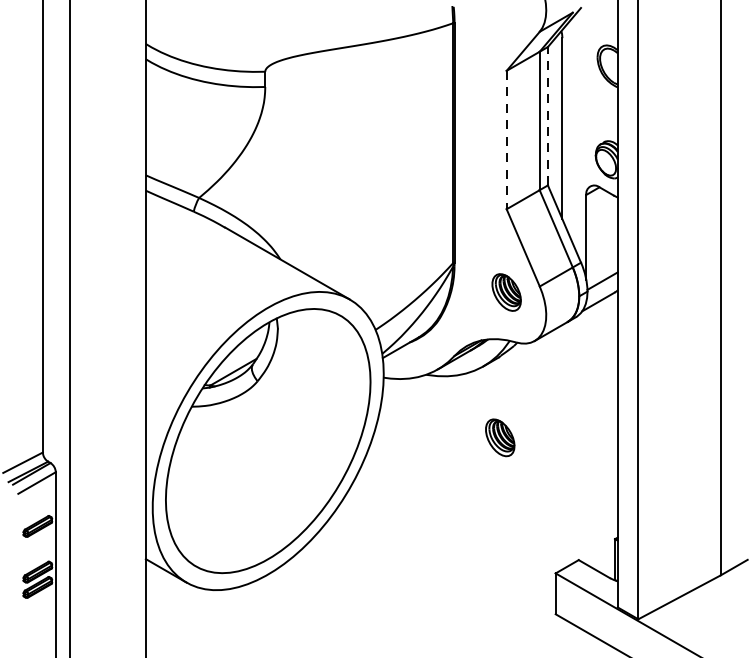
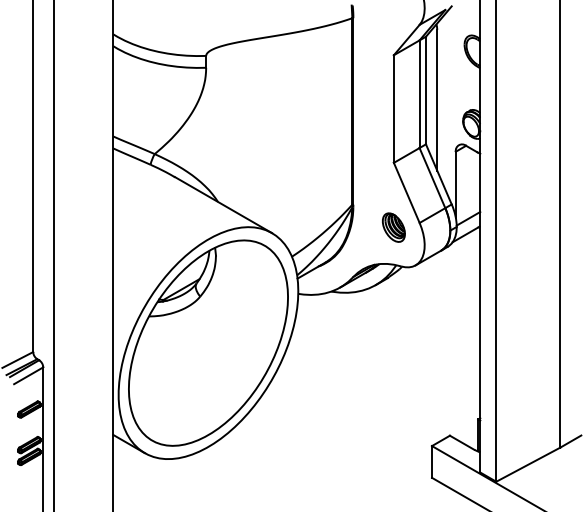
line: (547, 116) -> (425, 90), dashed -> solid
line: (506, 140) -> (393, 109), dashed -> solid
part: (499, 437) -> (388, 340), removed

